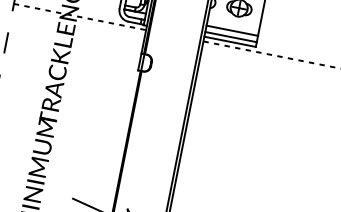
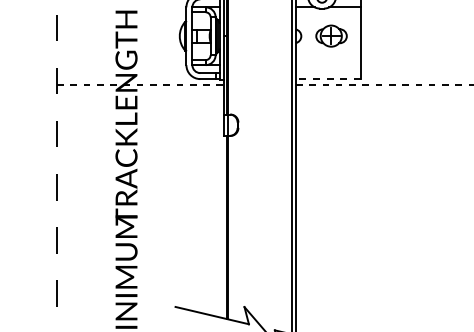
line: (231, 30) -> (327, 65), removed
line: (230, 37) -> (327, 73), removed
line: (229, 42) -> (327, 79), solid -> dashed

